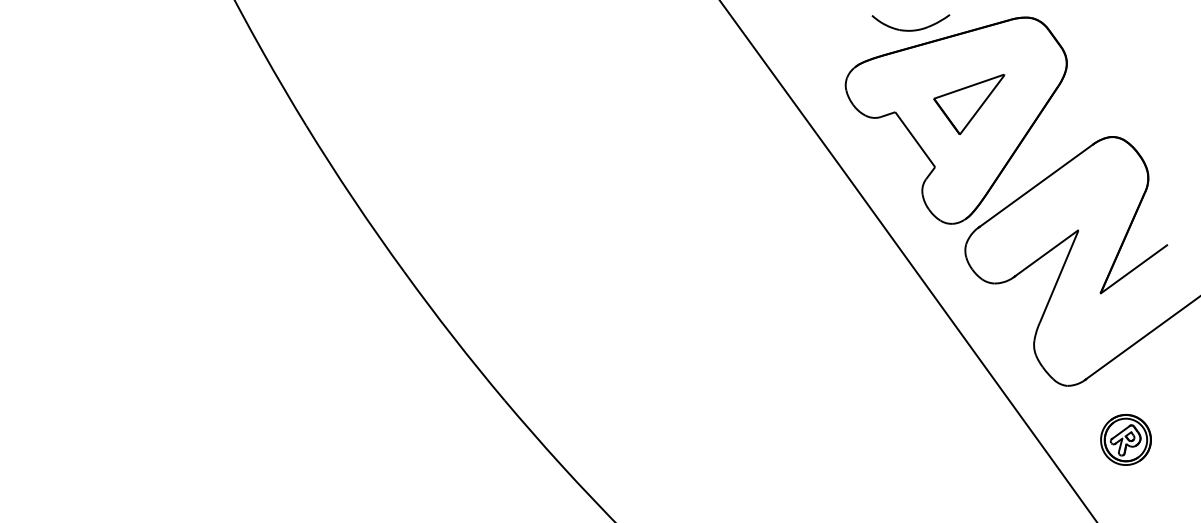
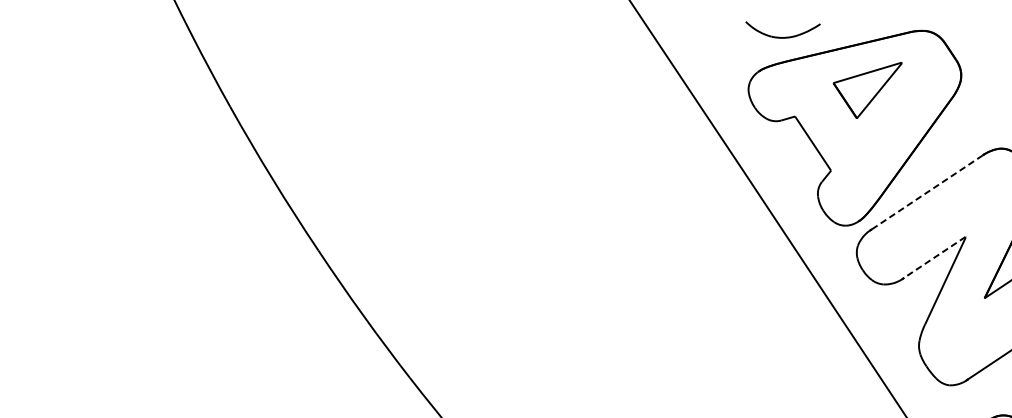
part: (910, 29) -> (782, 36), moved
part: (969, 103) -> (867, 89), moved
line: (1036, 185) -> (927, 192), solid -> dashed
line: (1046, 253) -> (934, 257), solid -> dashed

